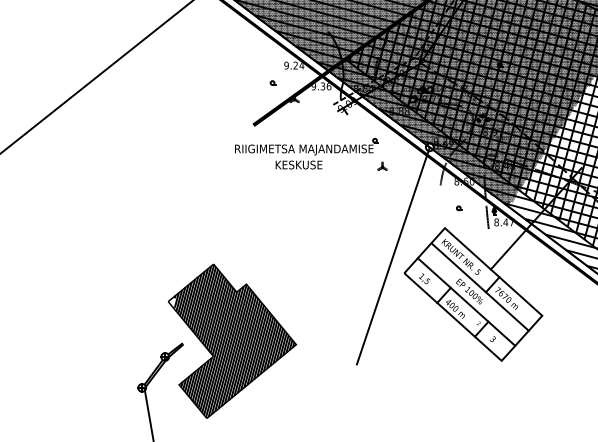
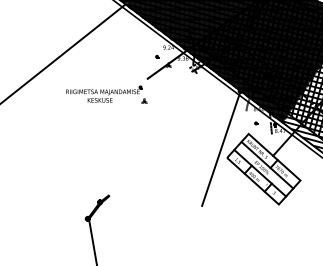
part: (310, 153) -> (106, 94), moved
part: (231, 342) -> (135, 194), removed

